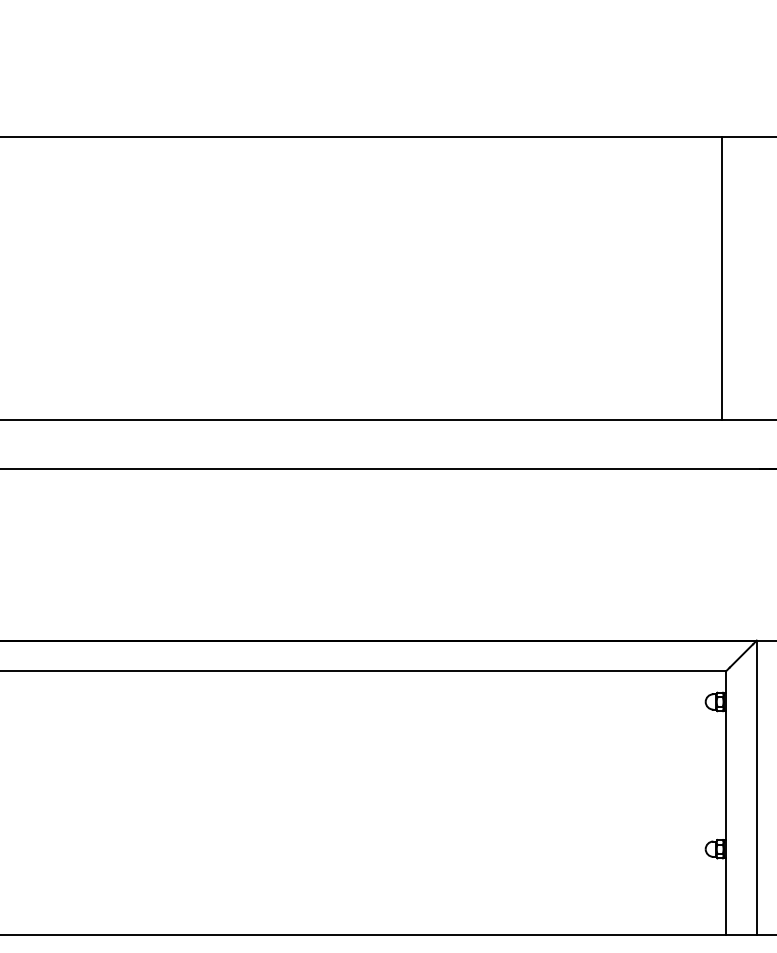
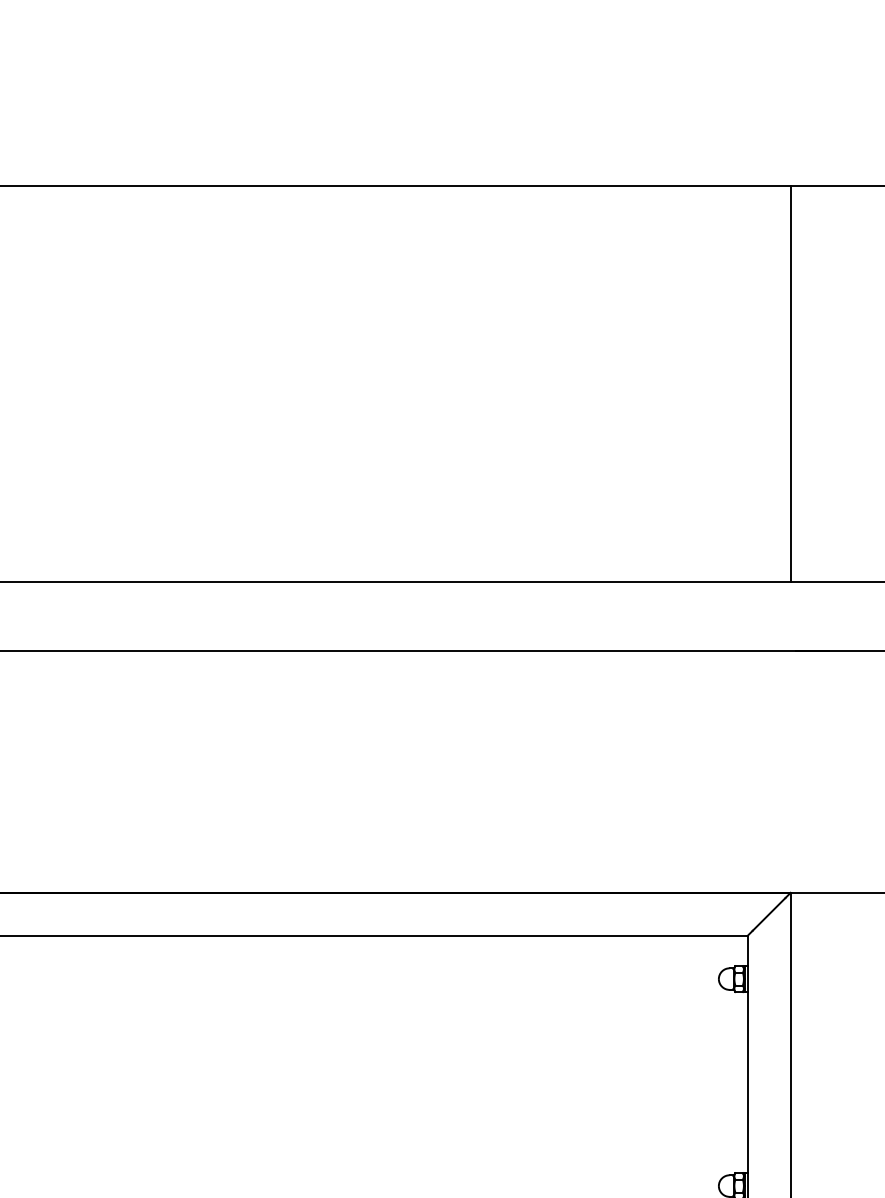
line: (721, 278) -> (790, 383), moved

